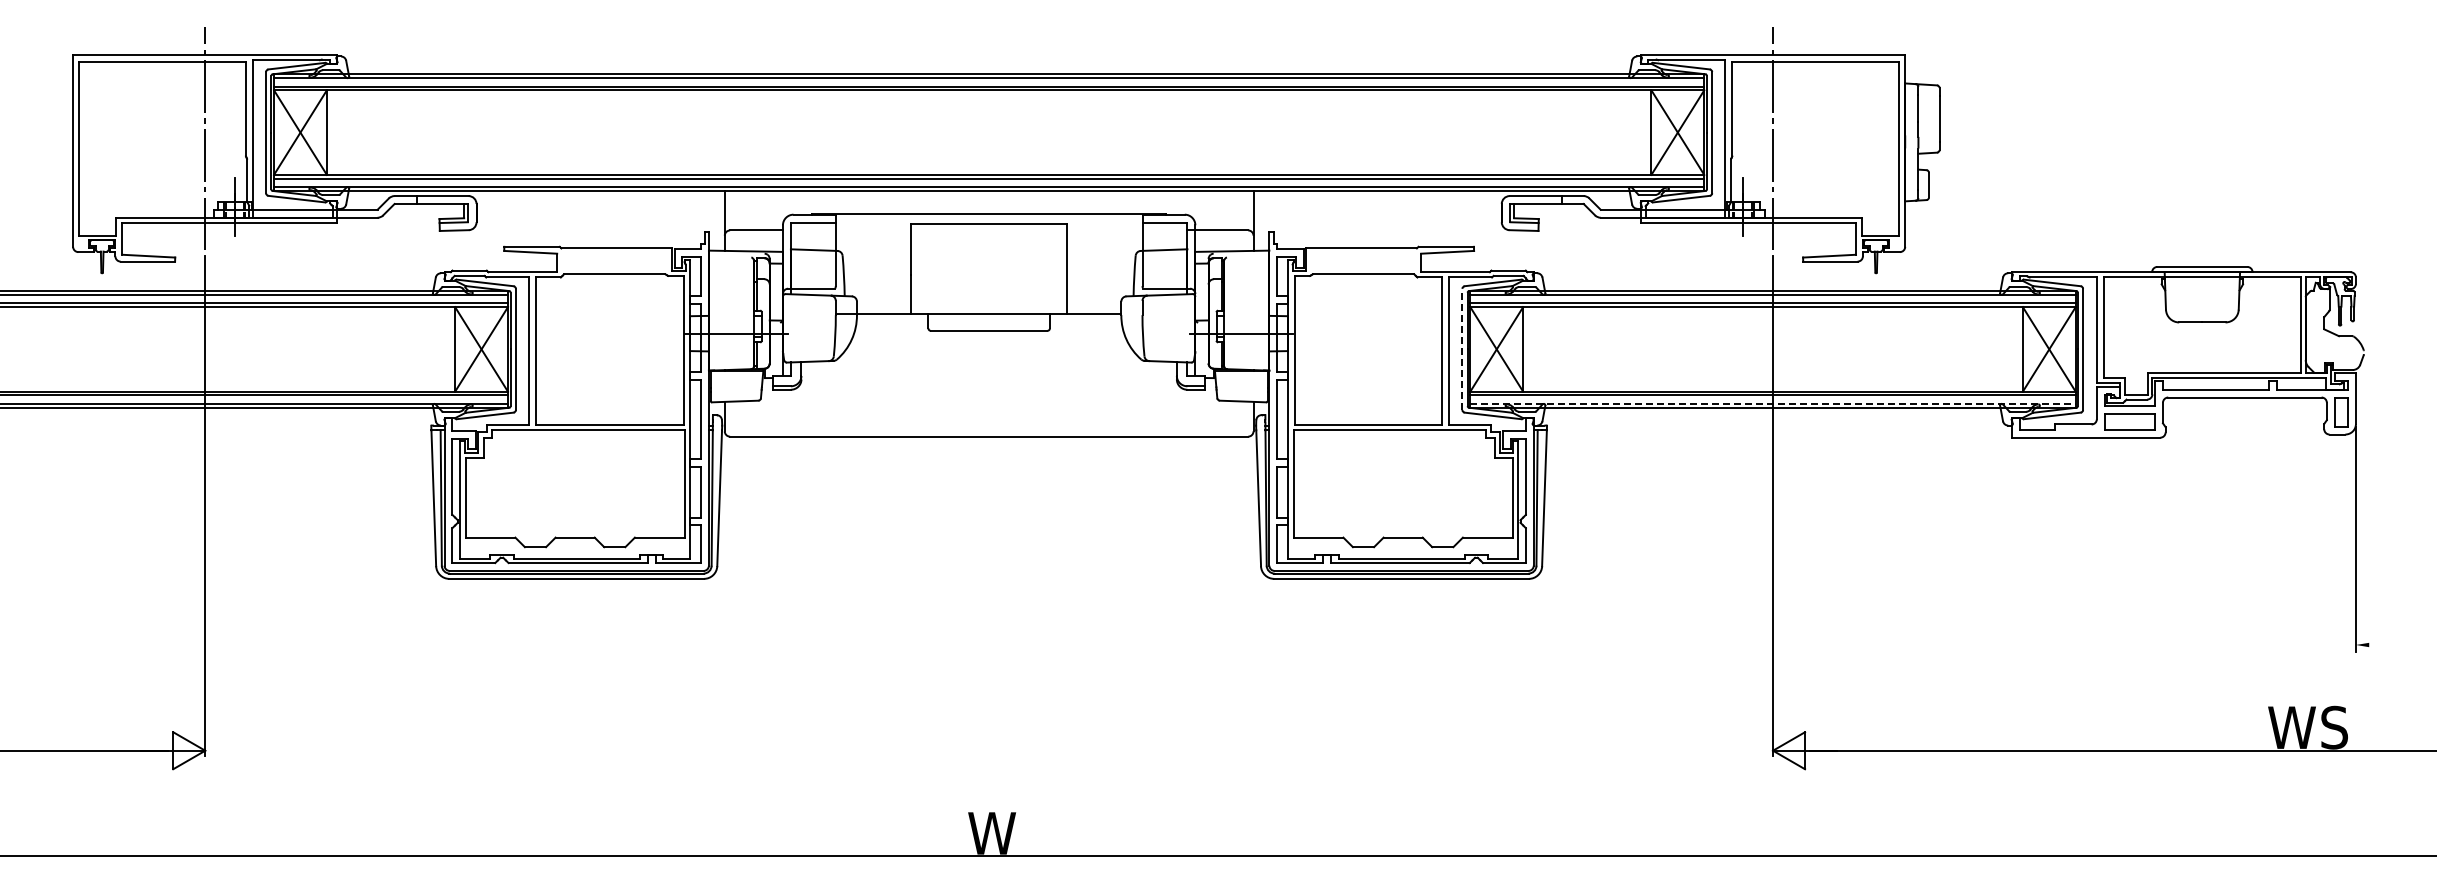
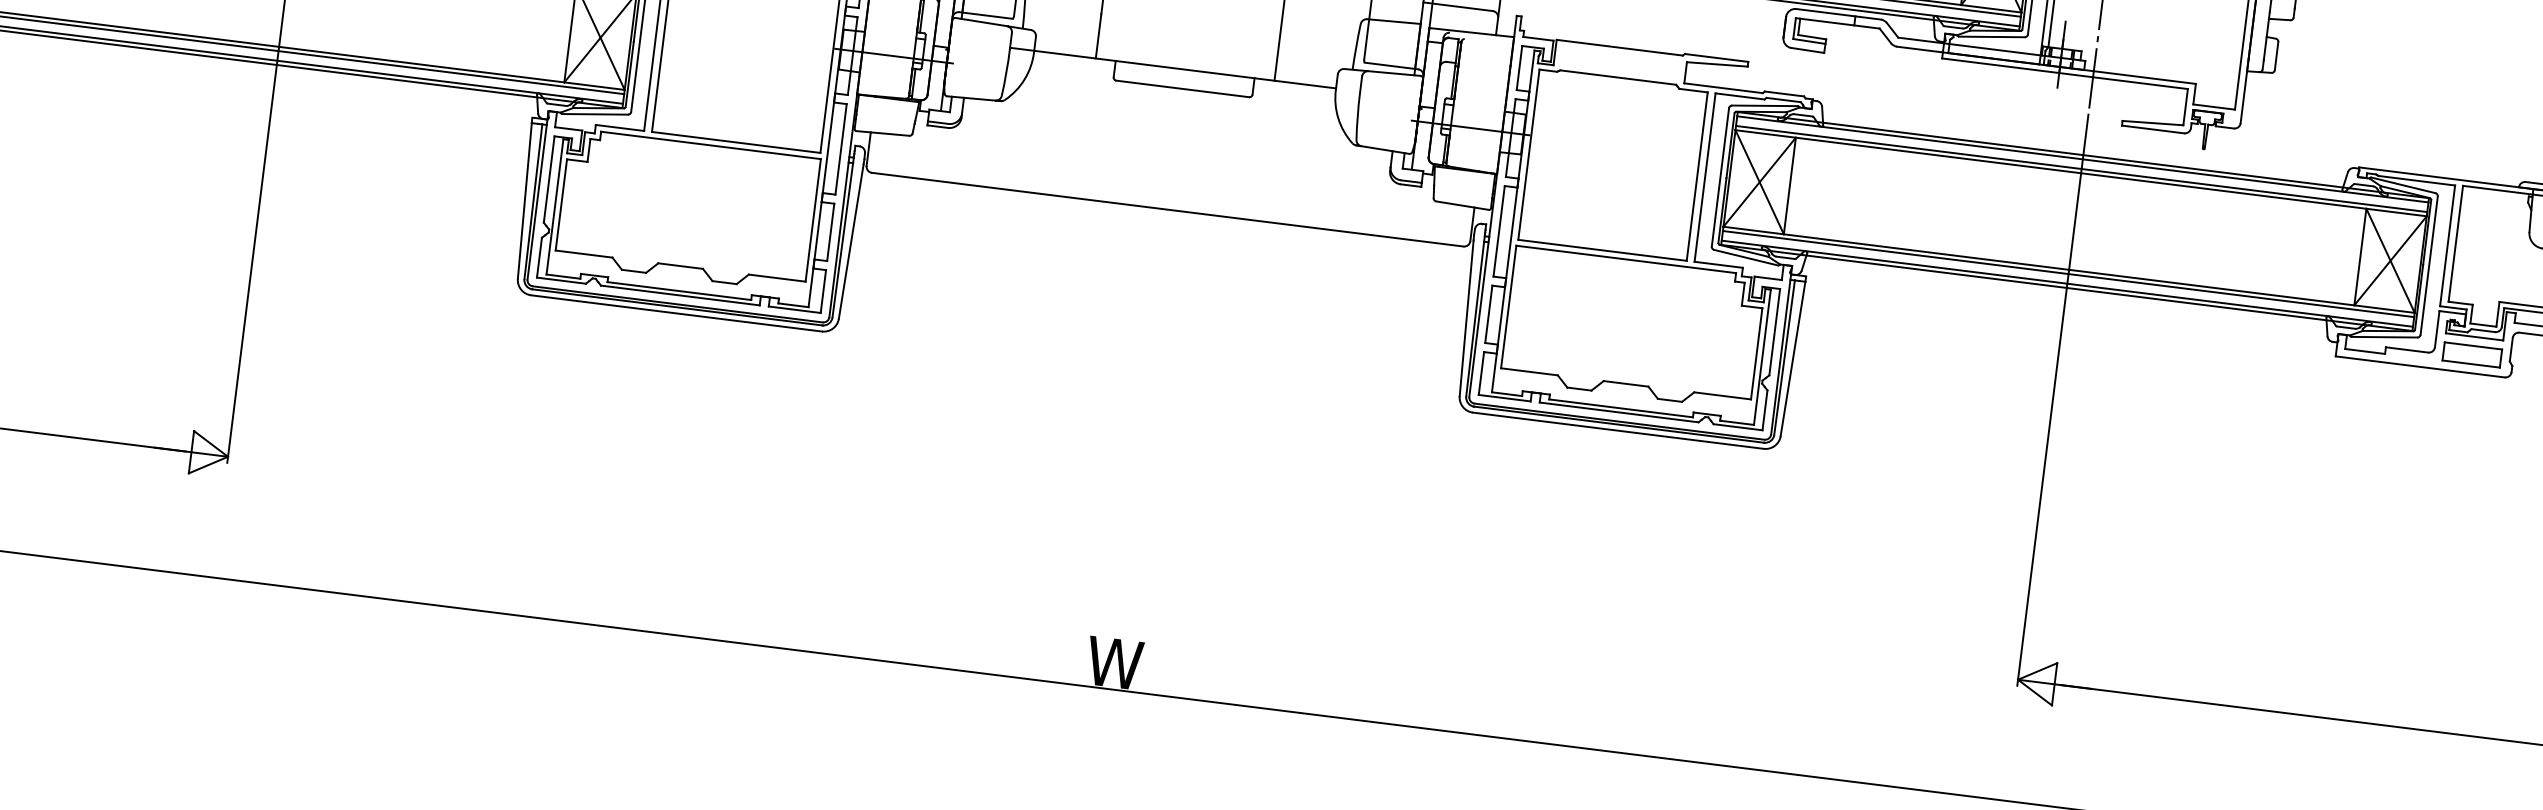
line: (1462, 349) -> (1720, 177), dashed -> solid
line: (1773, 403) -> (2067, 283), dashed -> solid

